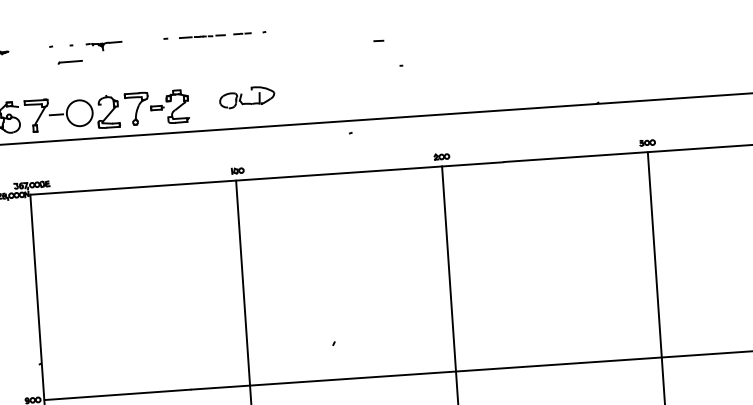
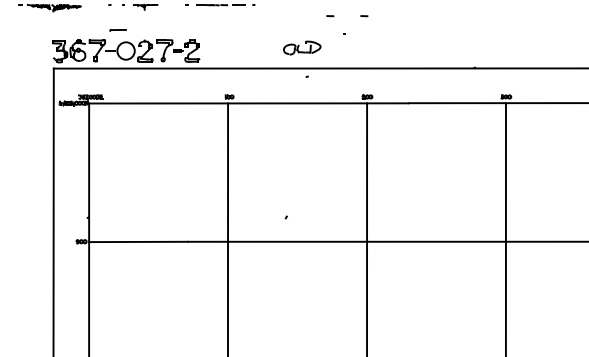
line: (429, 38) -> (364, 16), added
line: (69, 62) -> (117, 30), moved
part: (247, 96) -> (302, 47), moved

